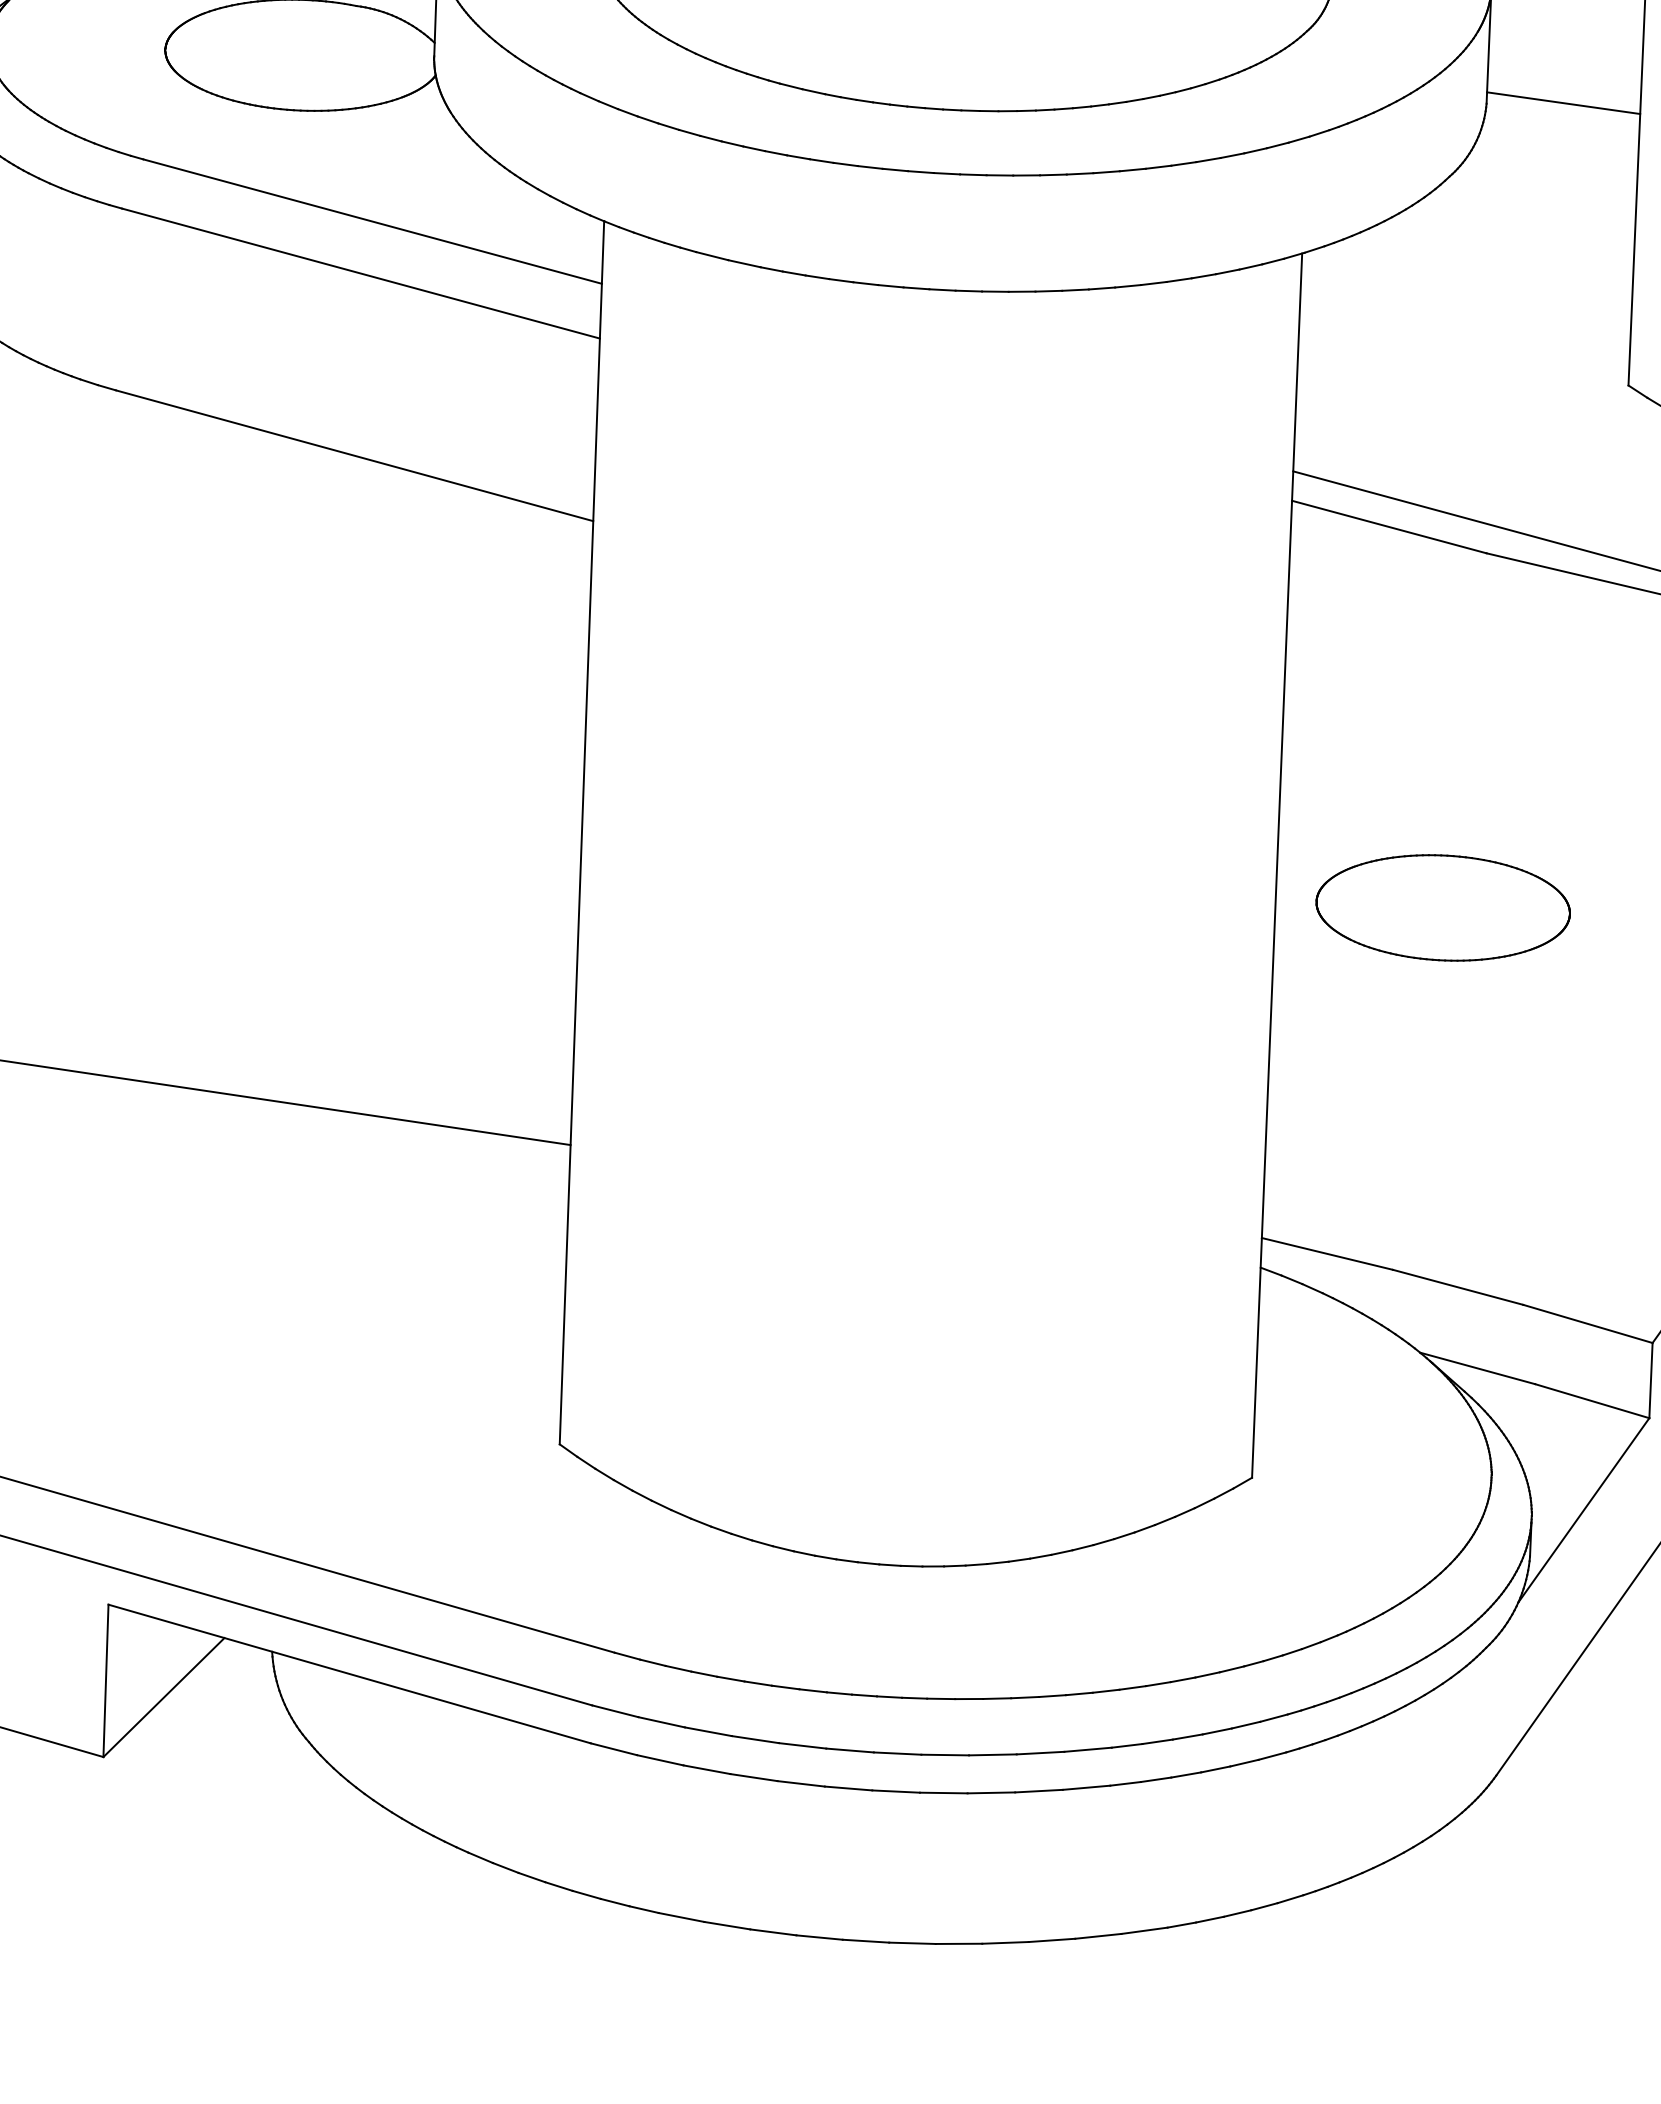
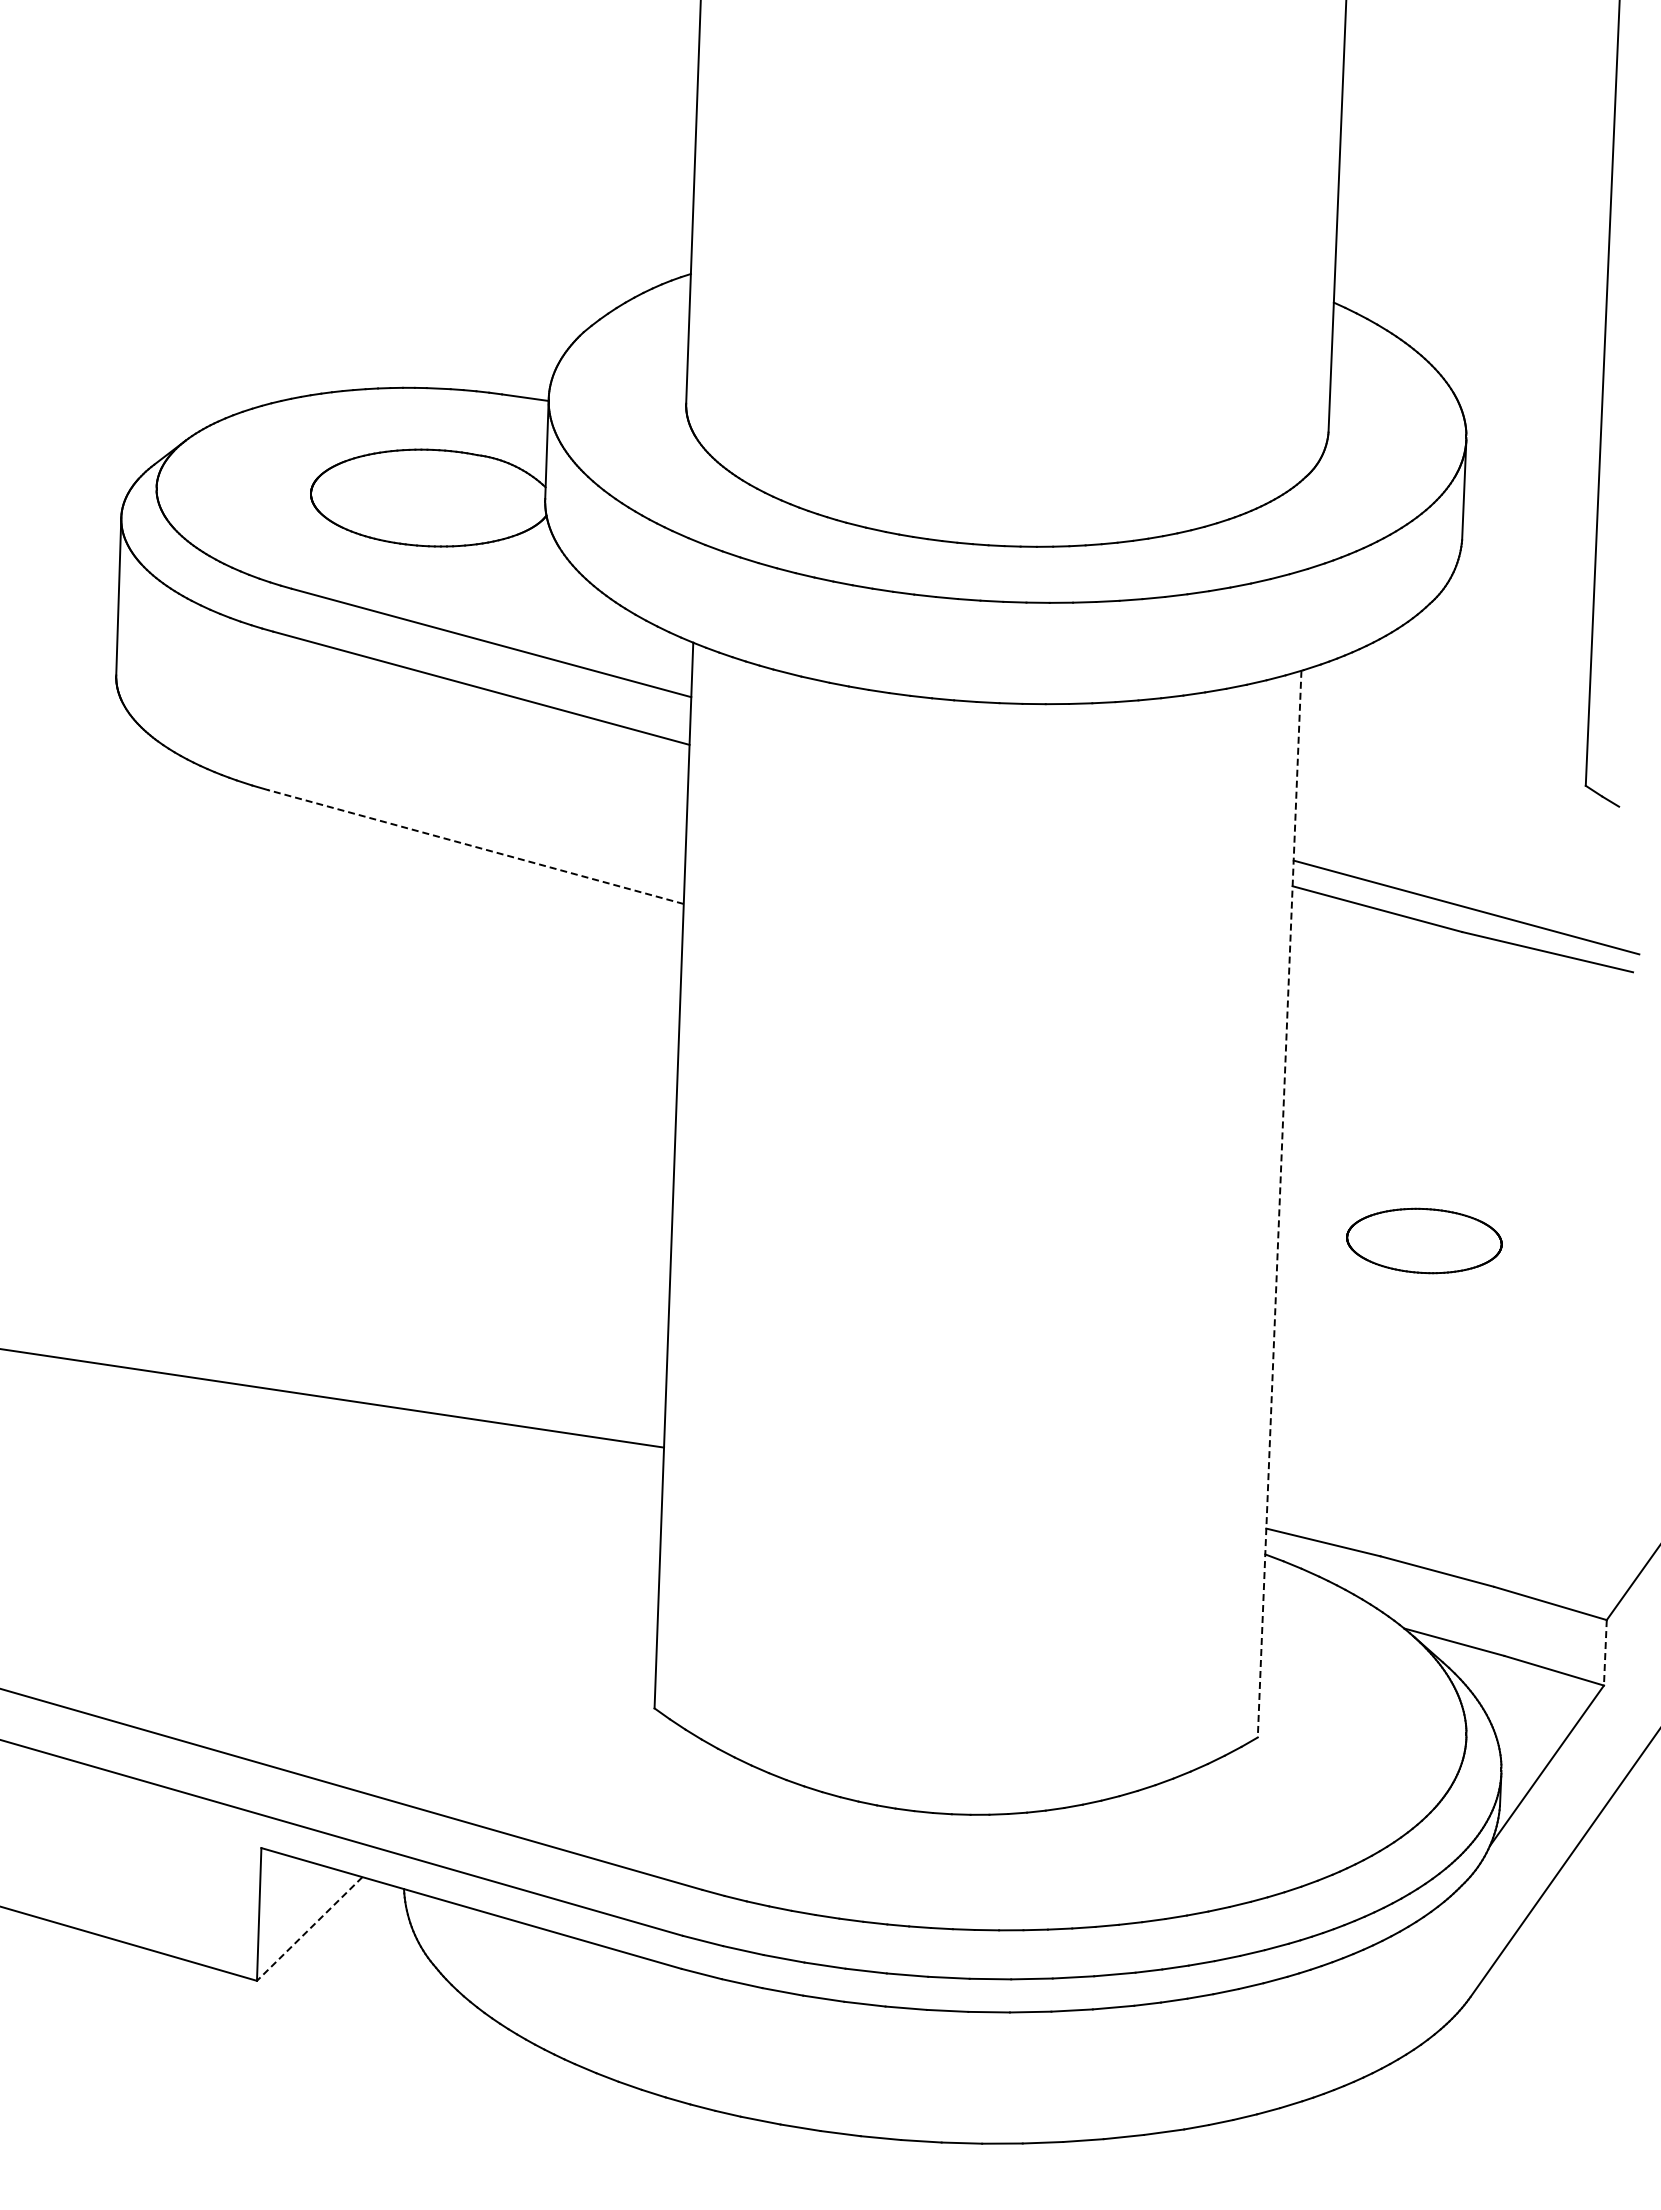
line: (1562, 102) -> (1528, 539), removed
line: (354, 456) -> (475, 847), solid -> dashed
line: (1276, 866) -> (1279, 1204), solid -> dashed
part: (1443, 907) -> (1424, 1240), size x0.7
line: (1651, 1380) -> (1605, 1652), solid -> dashed
line: (163, 1698) -> (309, 1929), solid -> dashed

